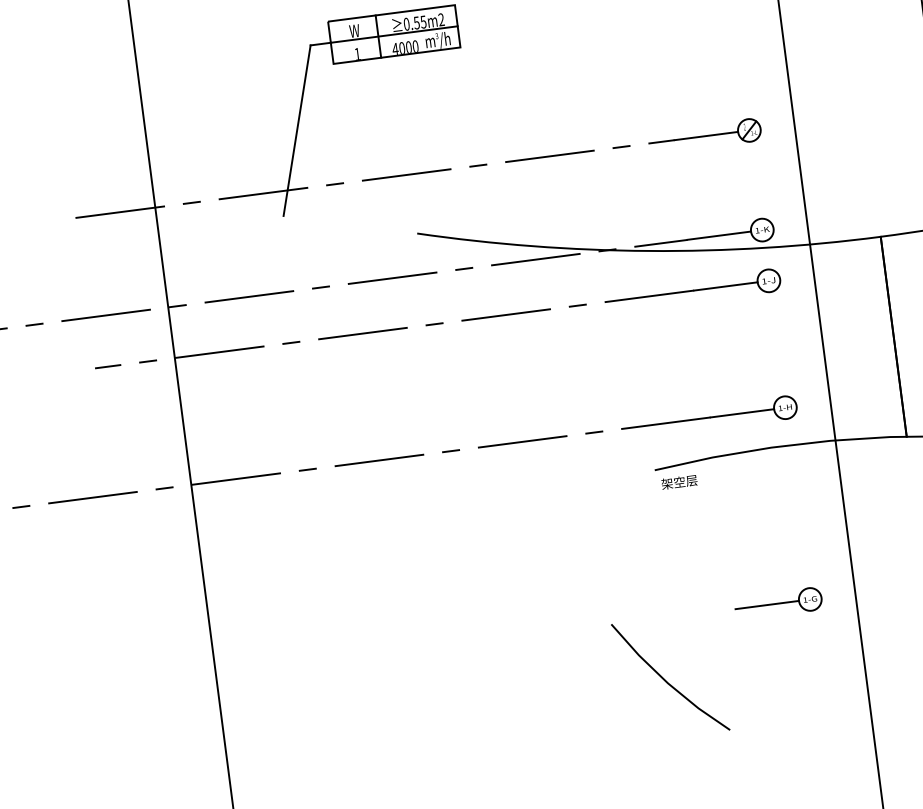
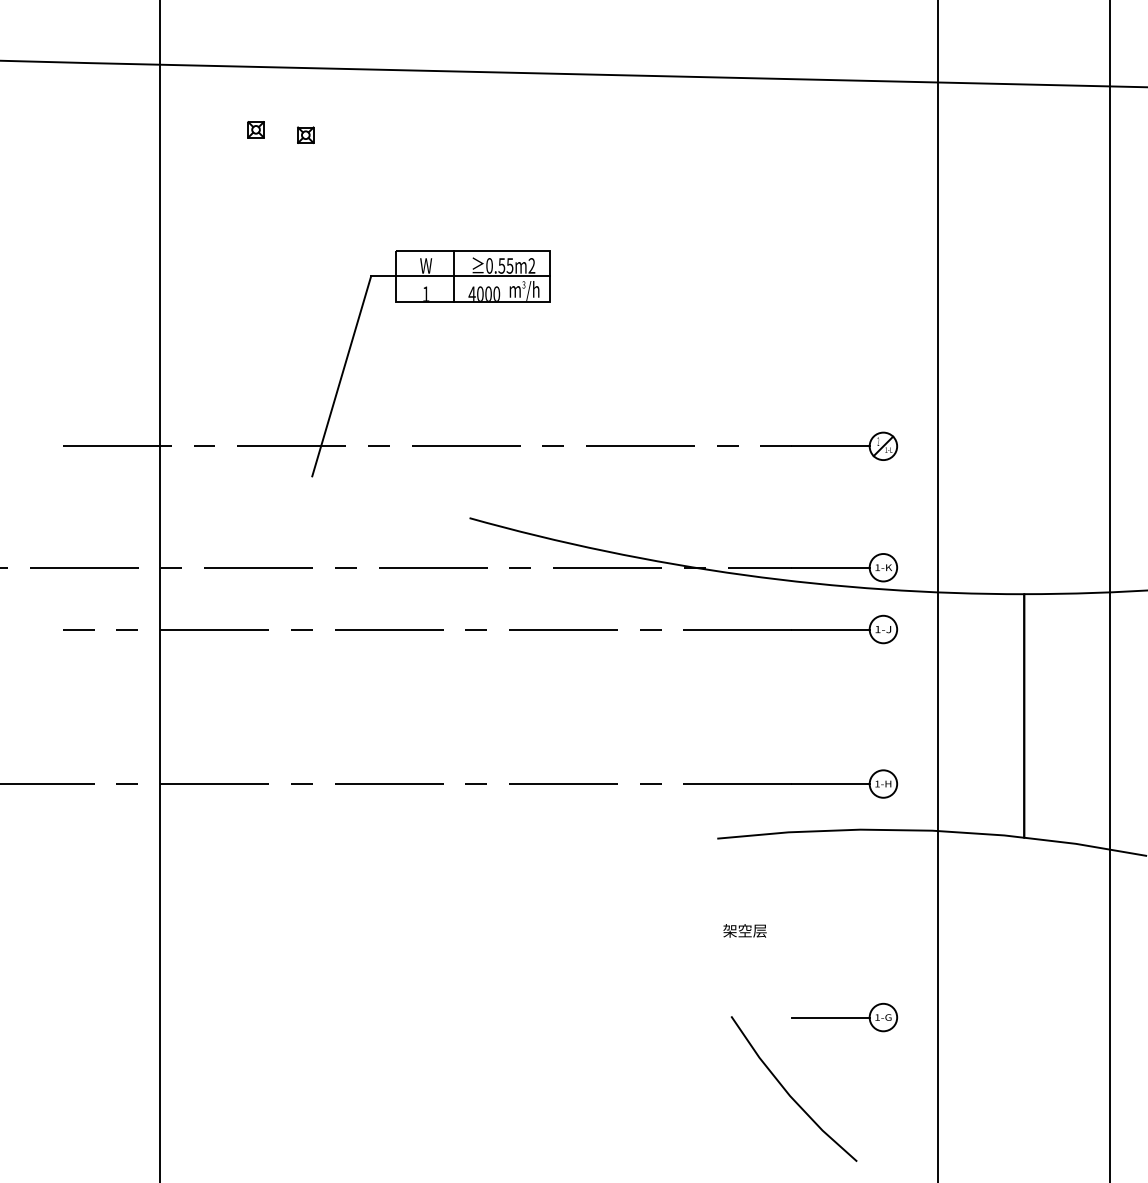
text: (679, 482) -> (744, 930), moved
line: (666, 680) -> (788, 1092), moved

